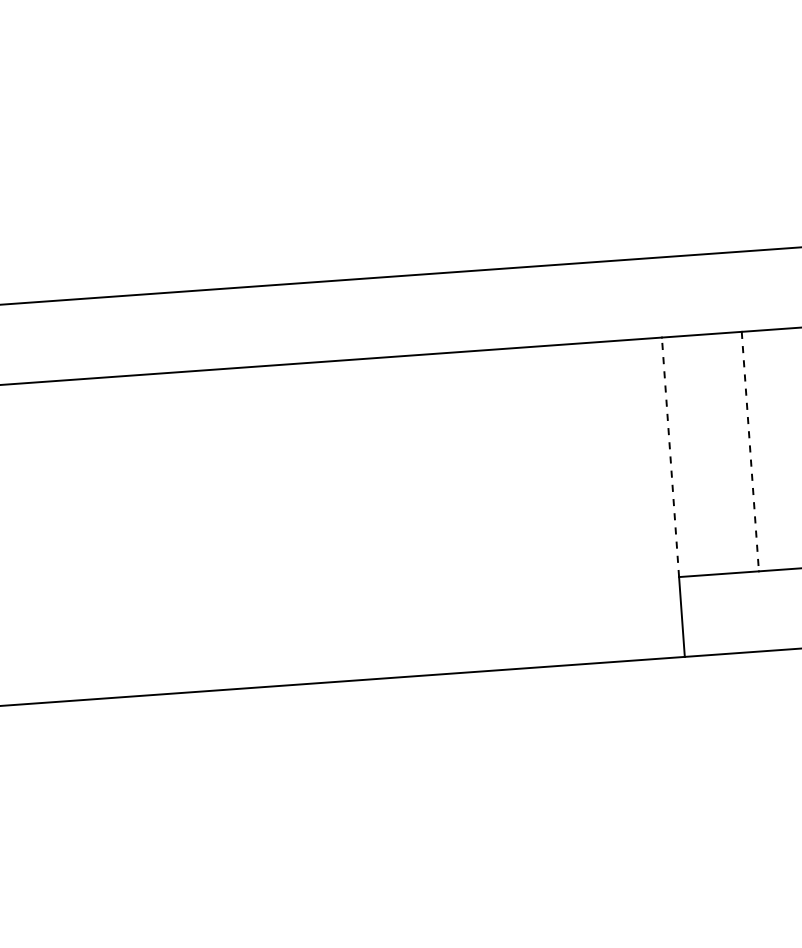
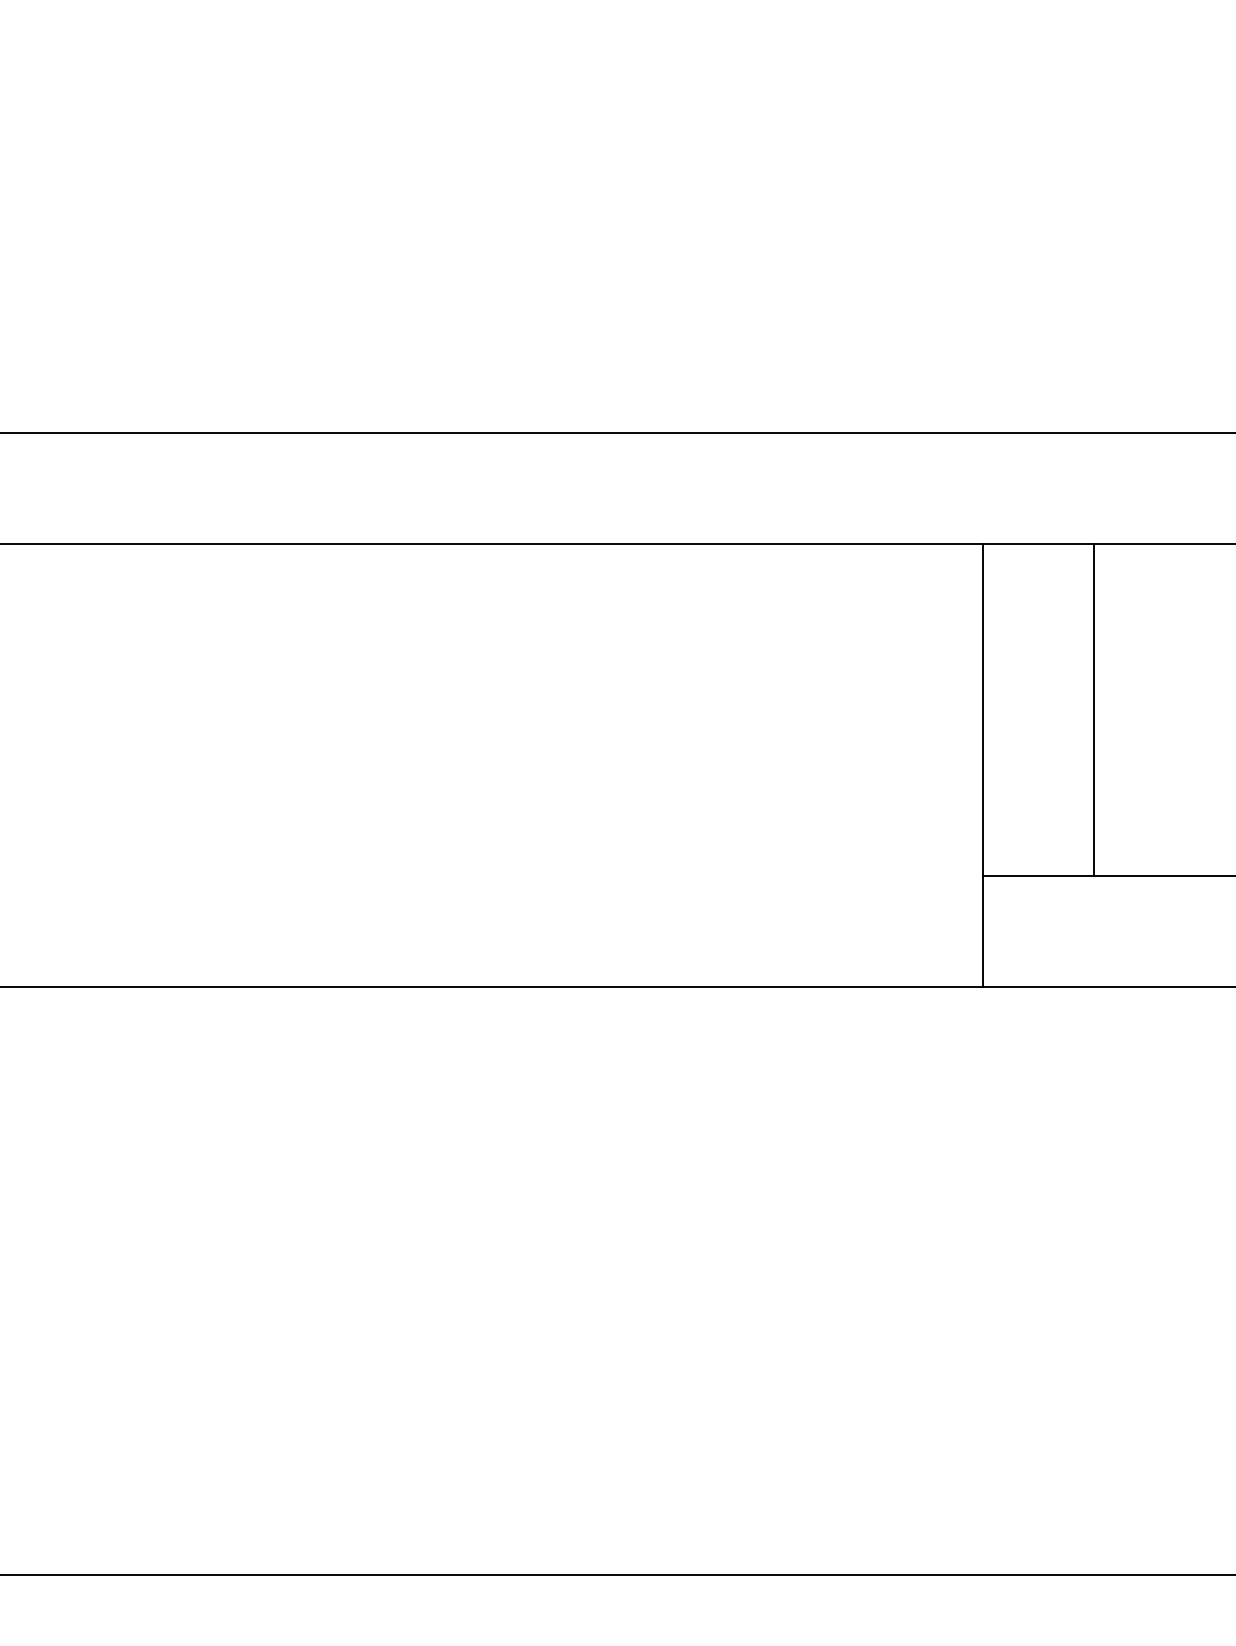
line: (750, 452) -> (1093, 710), dashed -> solid
line: (670, 457) -> (982, 709), dashed -> solid

